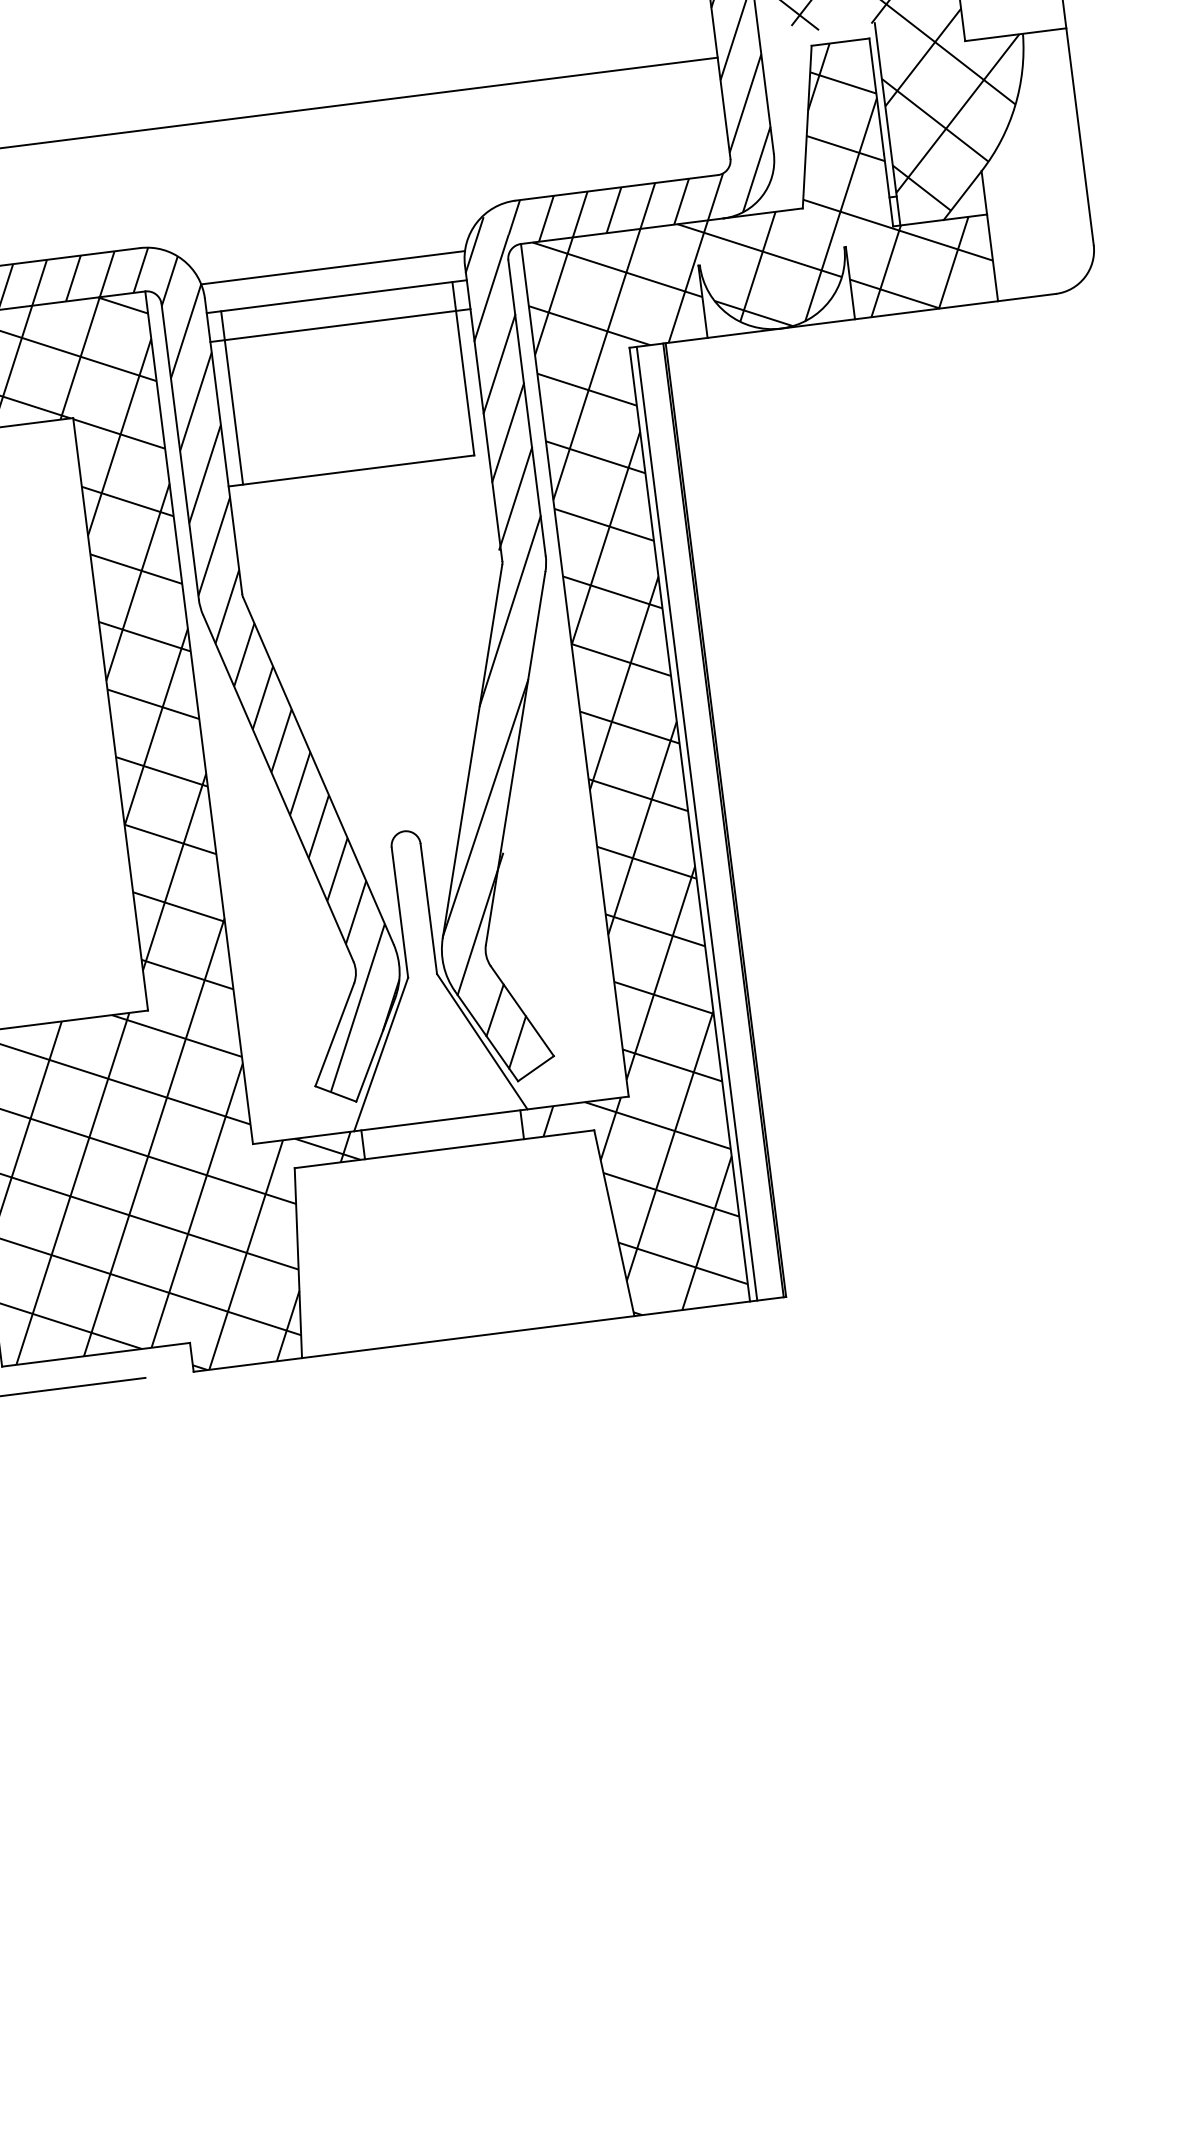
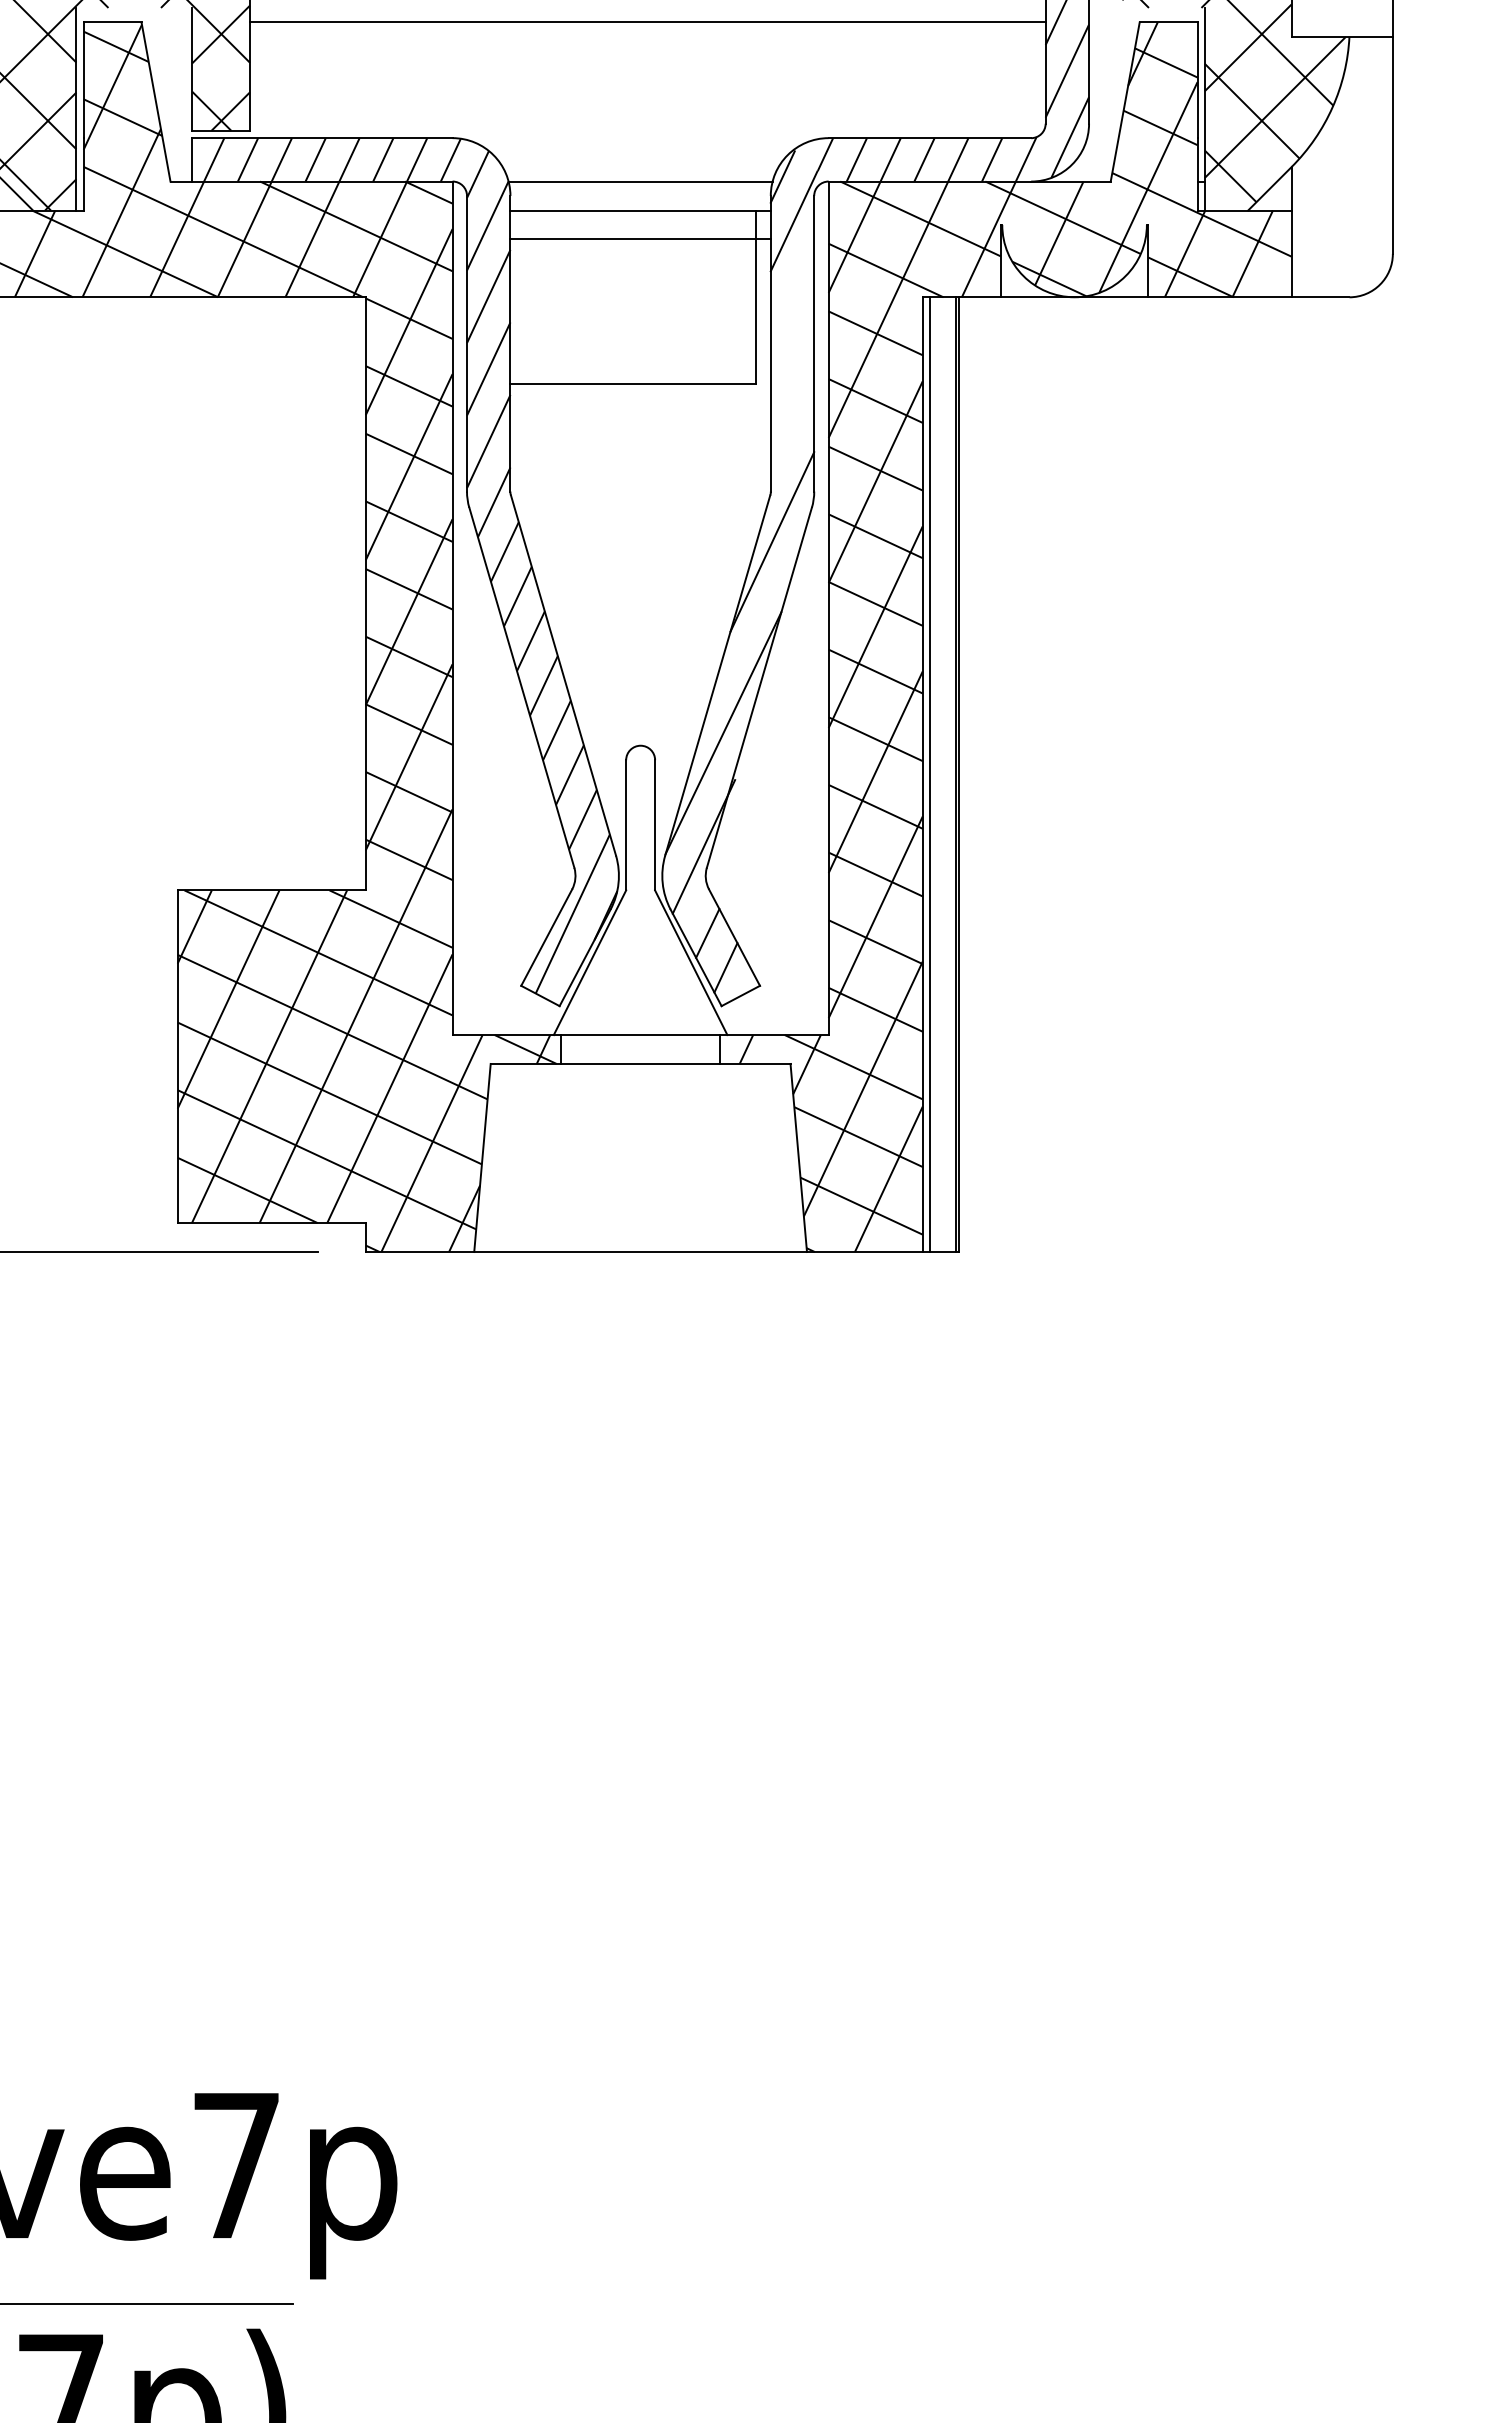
line: (499, 363) -> (792, 296), removed
line: (231, 398) -> (524, 297), removed
line: (508, 432) -> (792, 365), removed
line: (515, 498) -> (791, 431), removed

